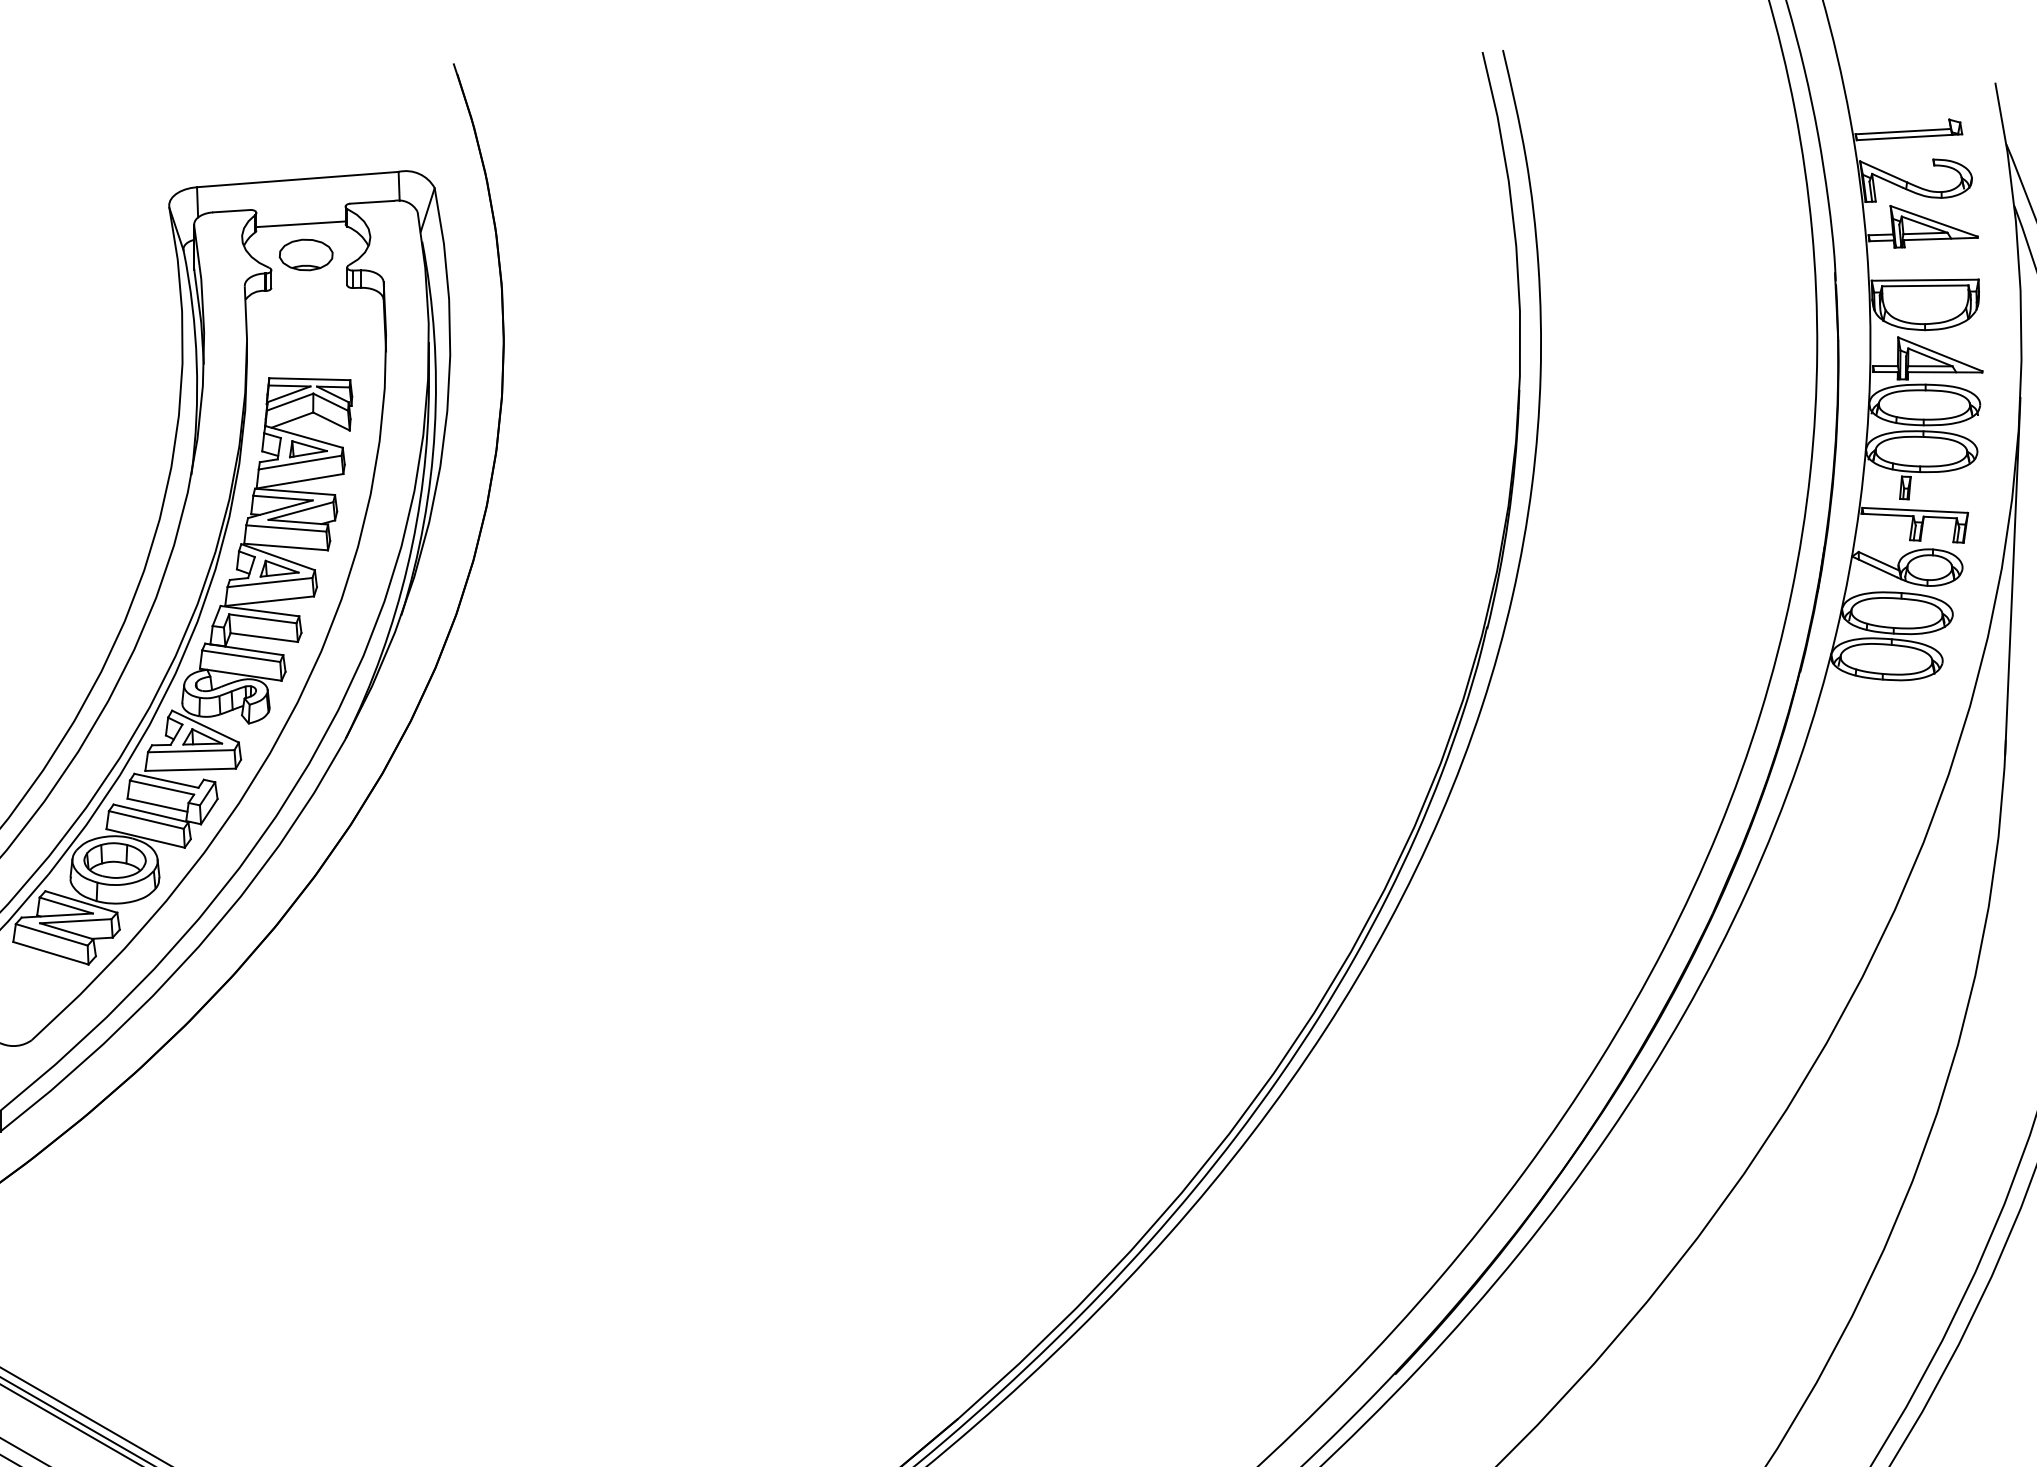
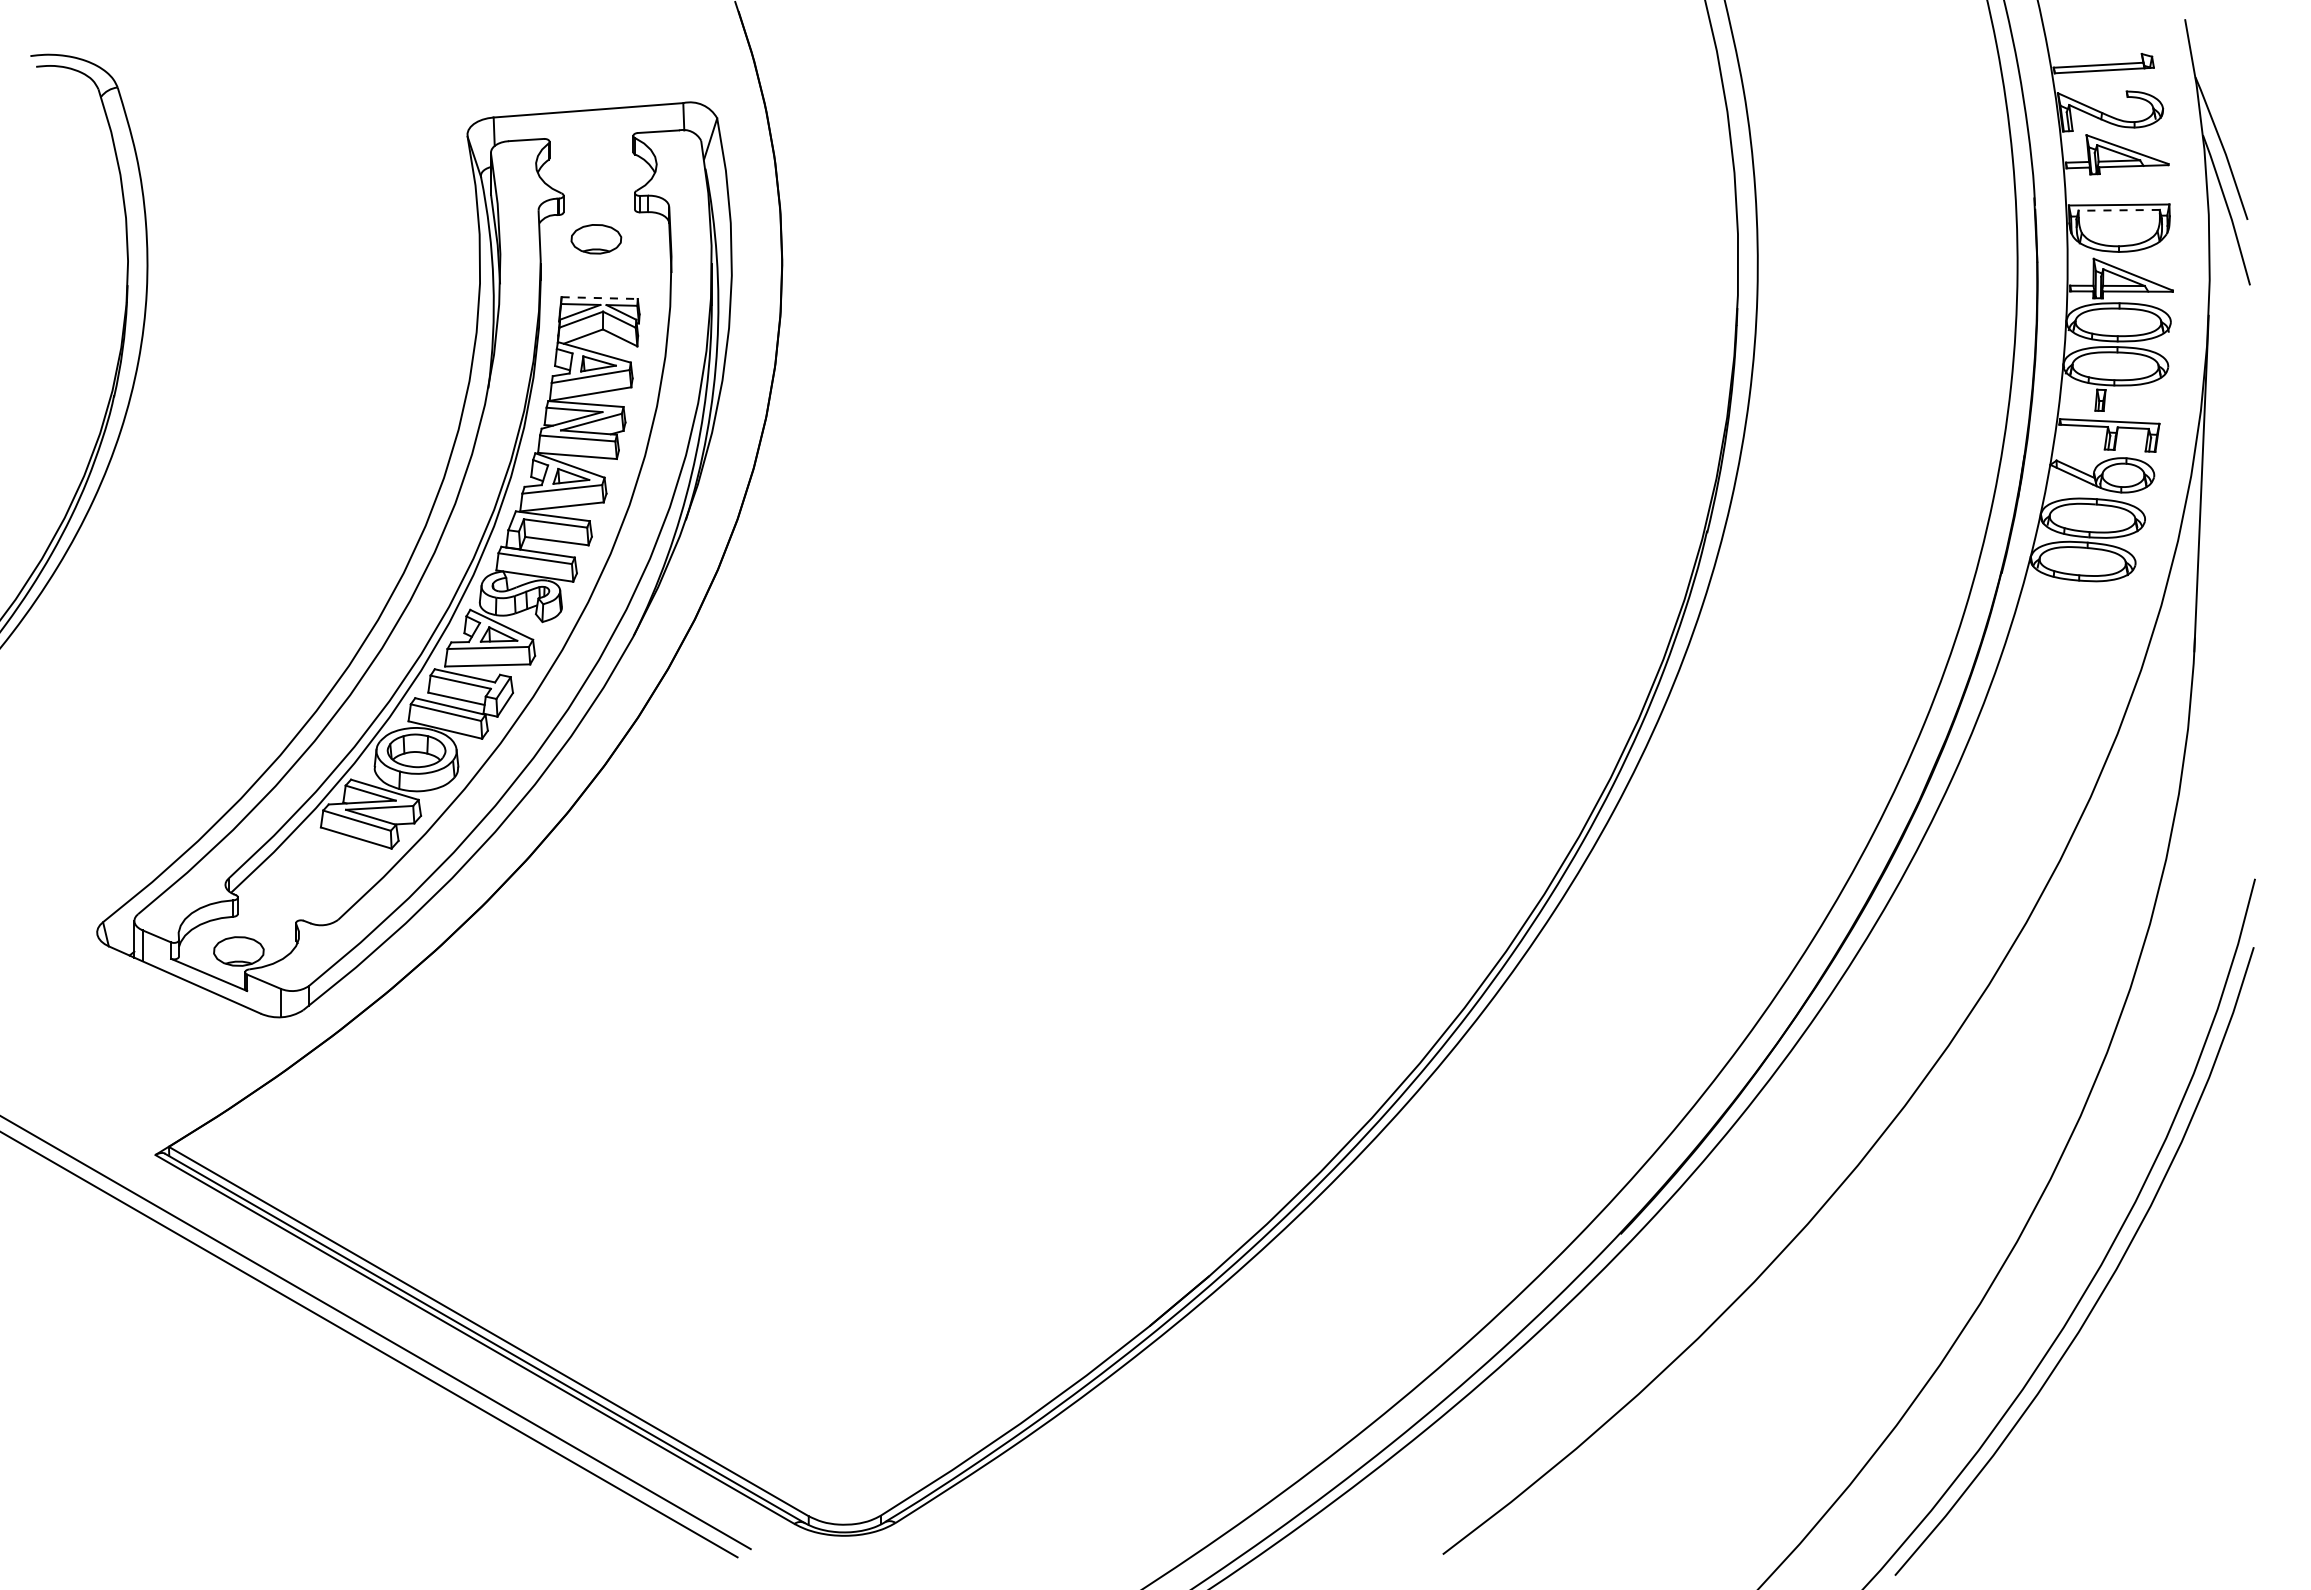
line: (301, 224) -> (591, 152), removed
part: (306, 255) -> (596, 239), moved
line: (1925, 286) -> (2119, 210), solid -> dashed
line: (310, 379) -> (600, 298), solid -> dashed

